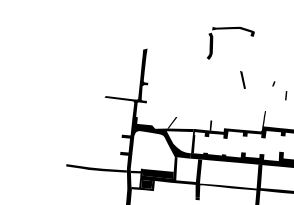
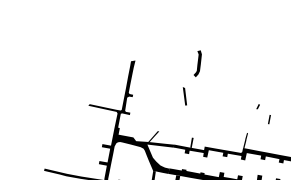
fill: (233, 31) -> (222, 51), removed
line: (242, 79) -> (184, 95), moved
fill: (193, 142) -> (173, 158), removed

